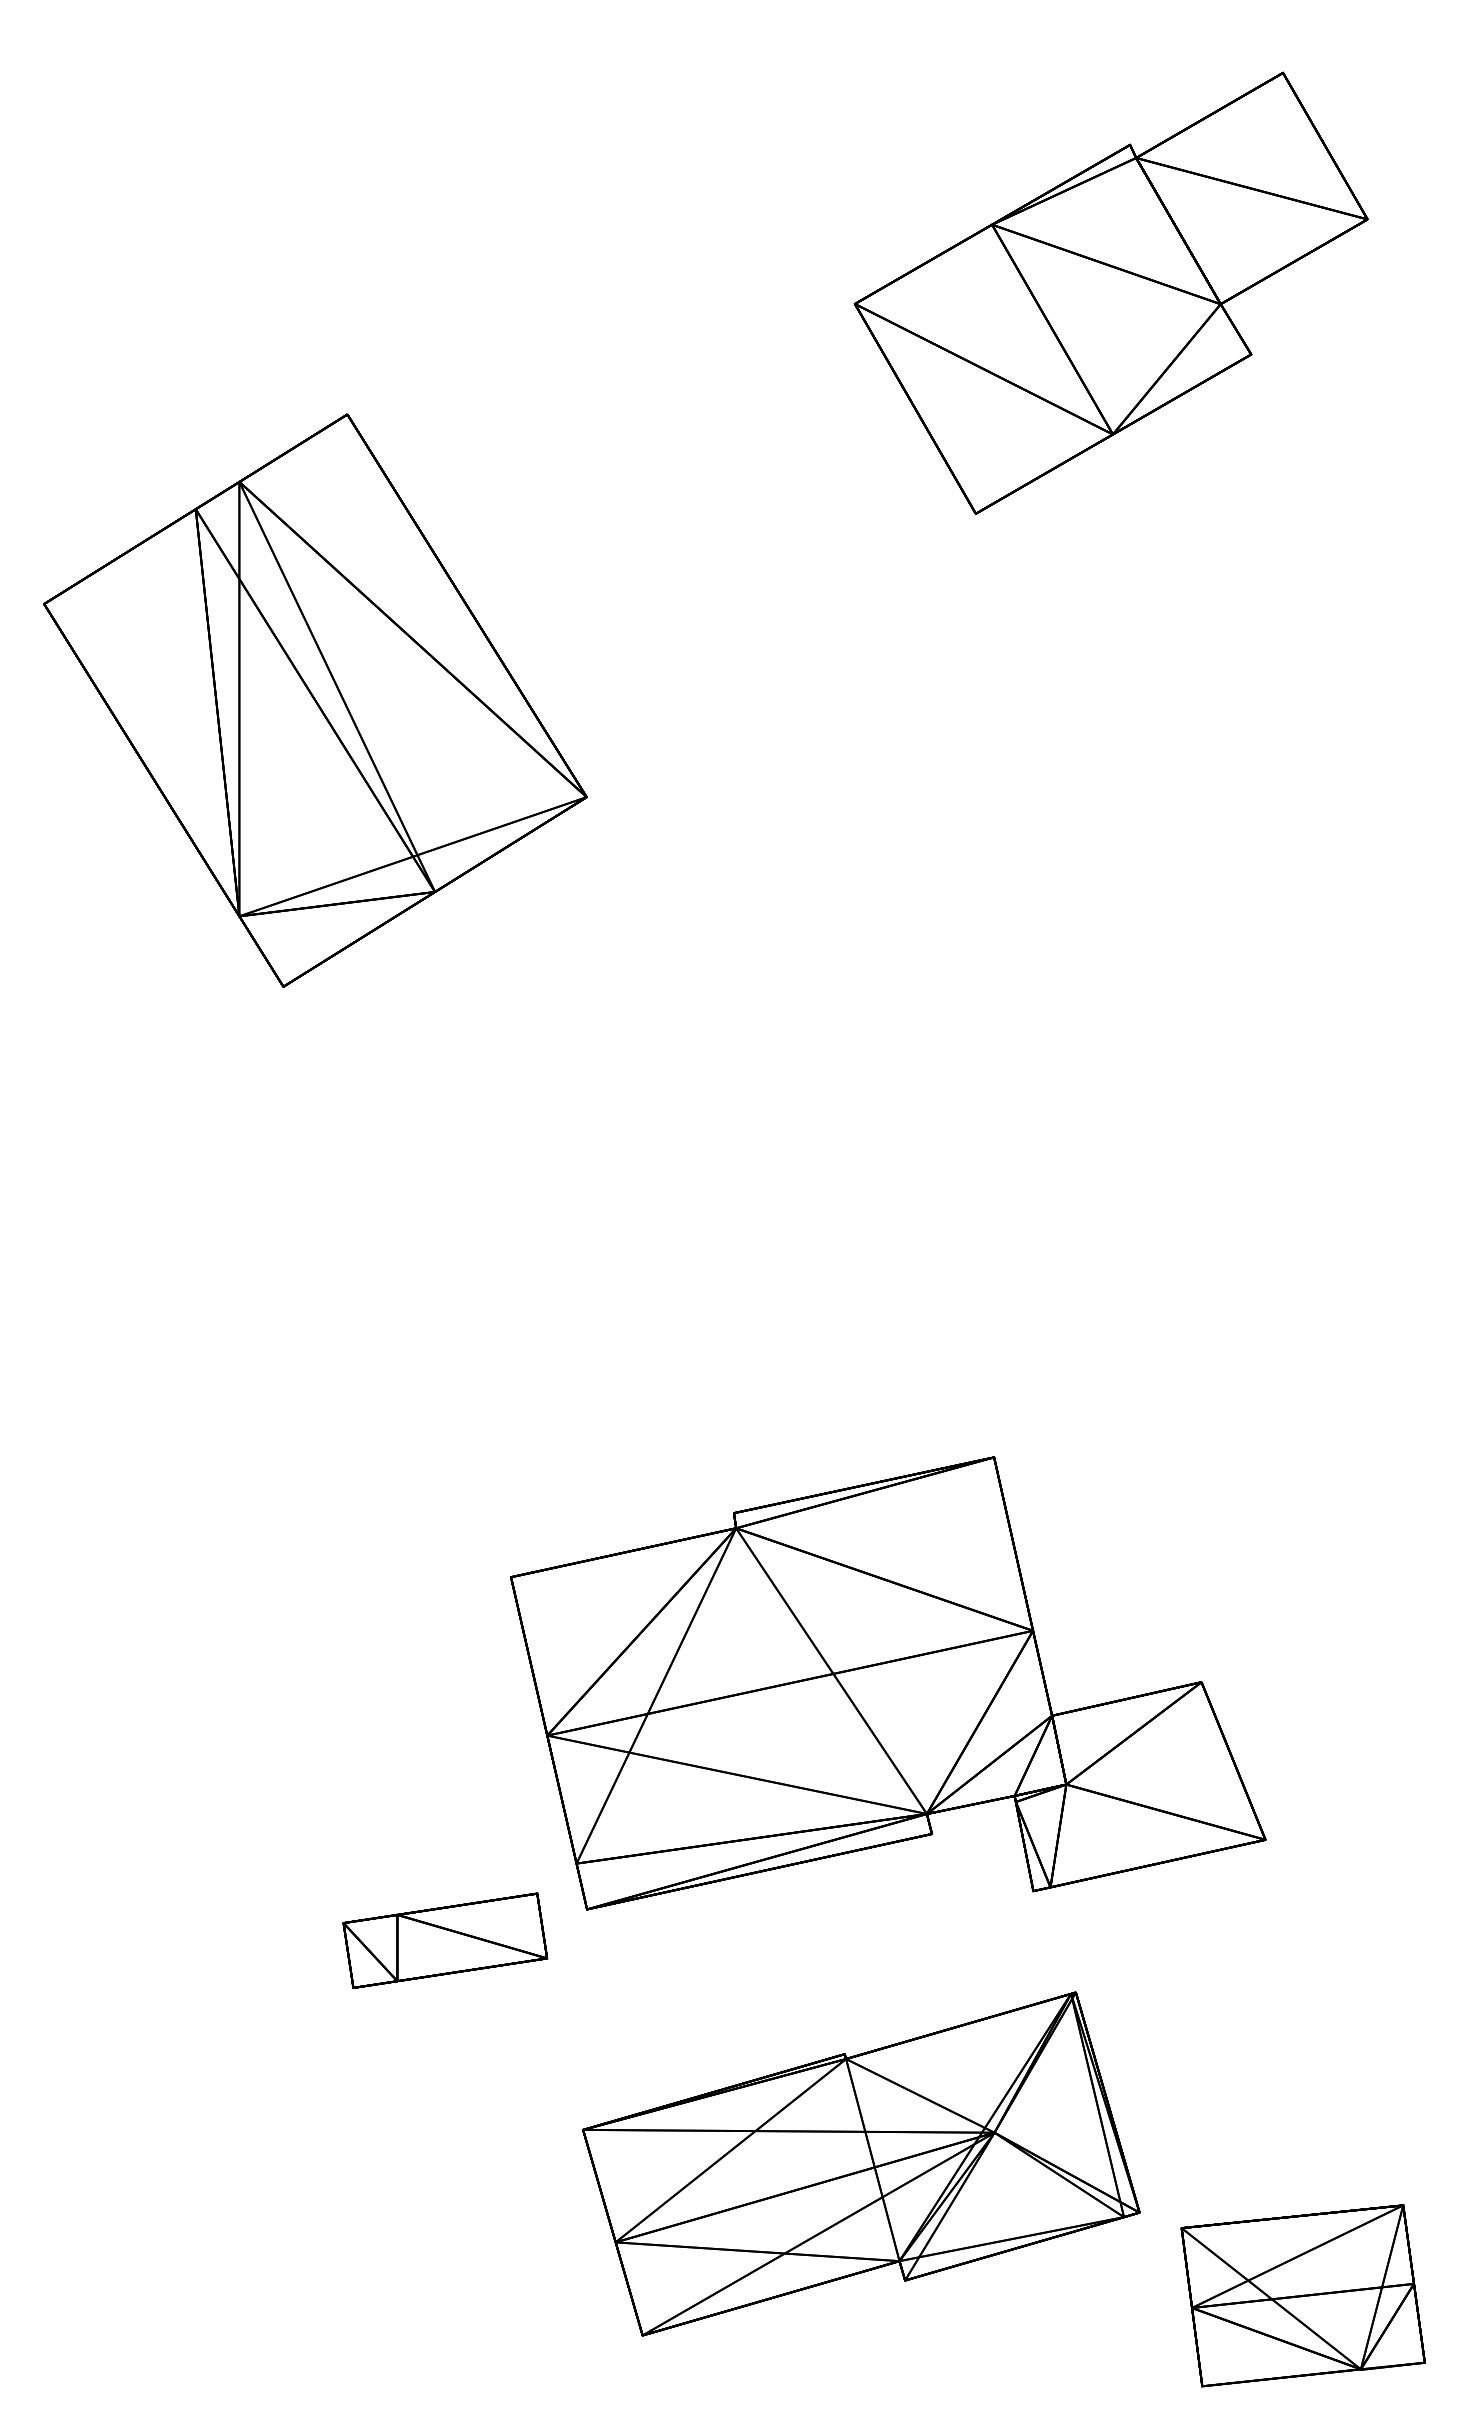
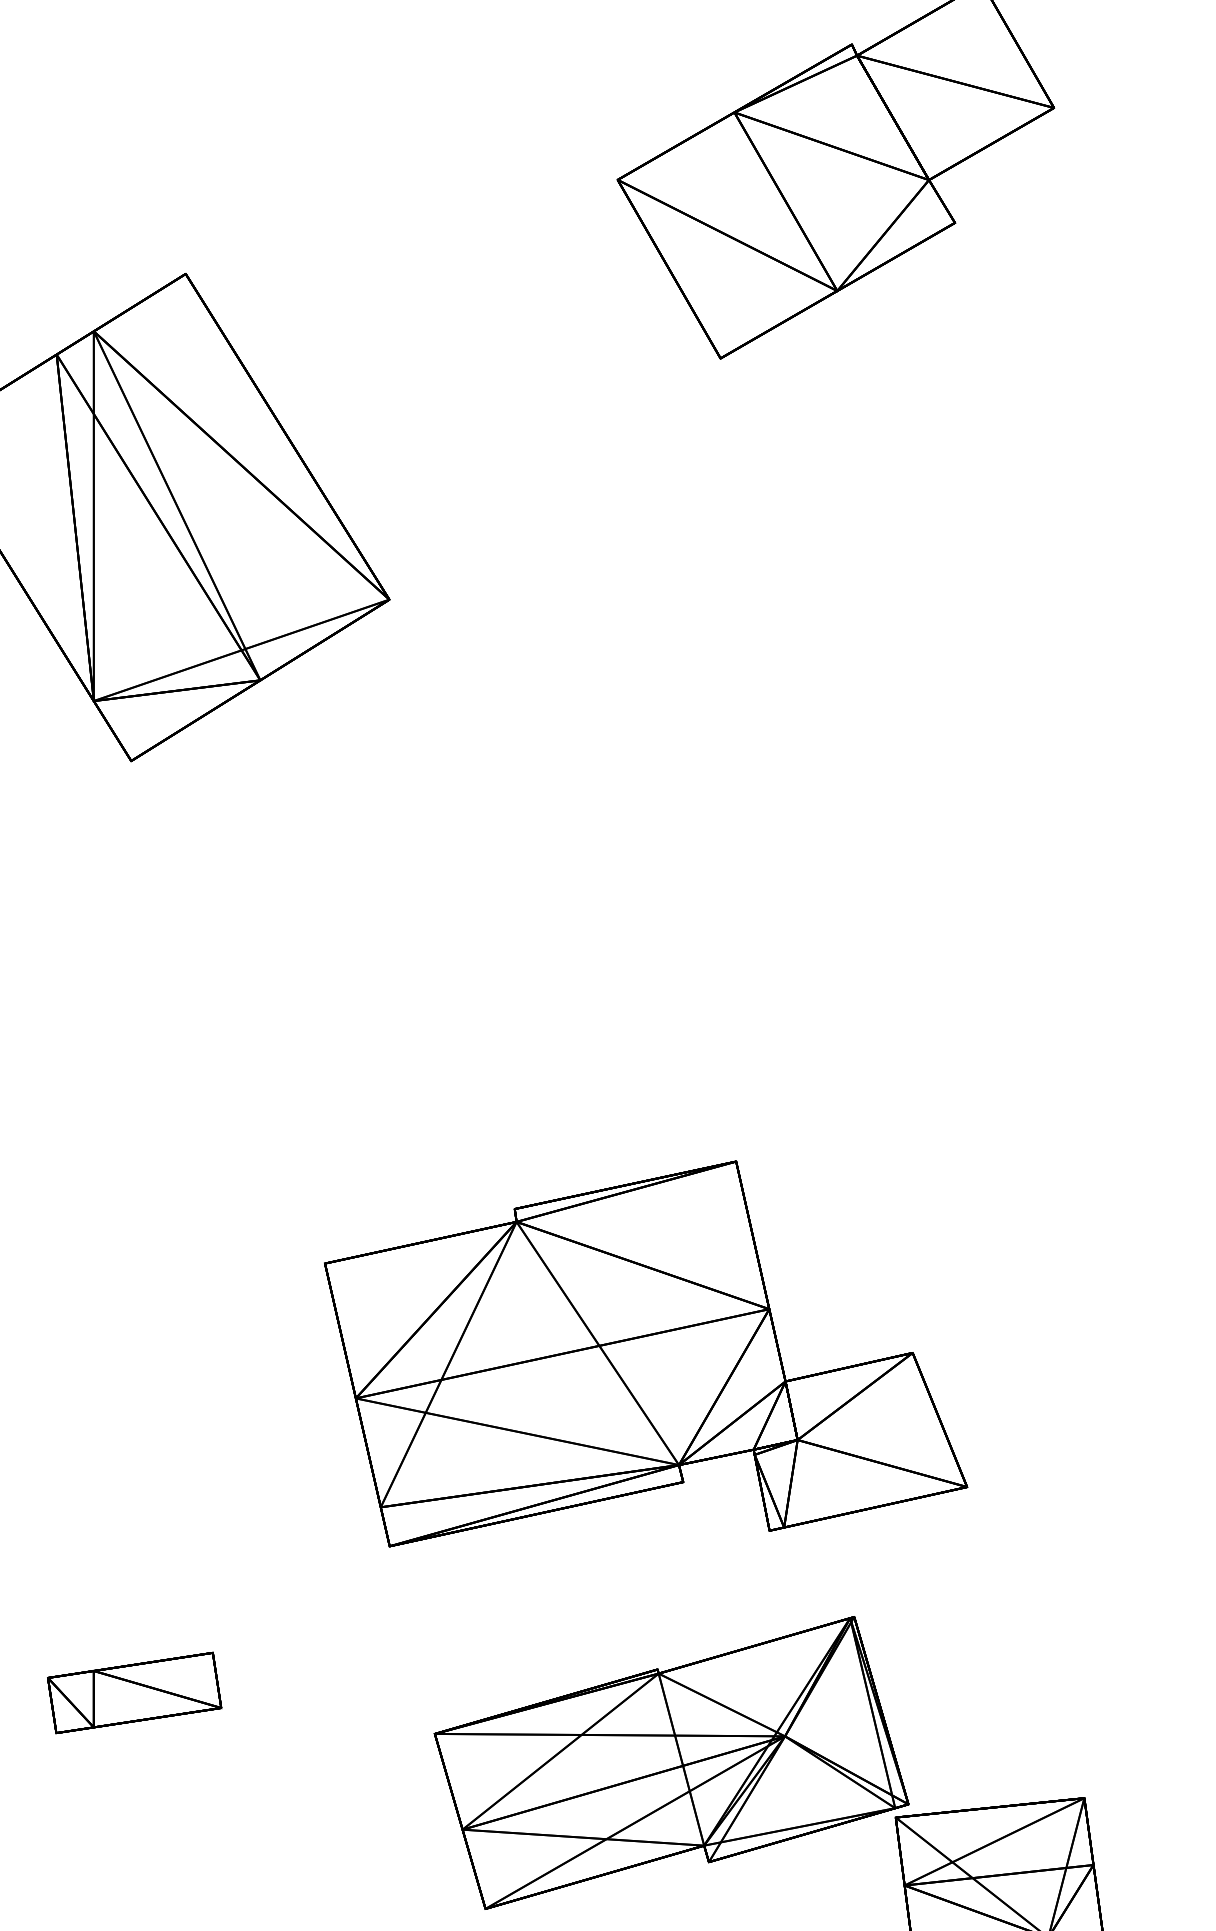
part: (445, 1940) -> (134, 1692), moved
part: (861, 2163) -> (671, 1762), moved

